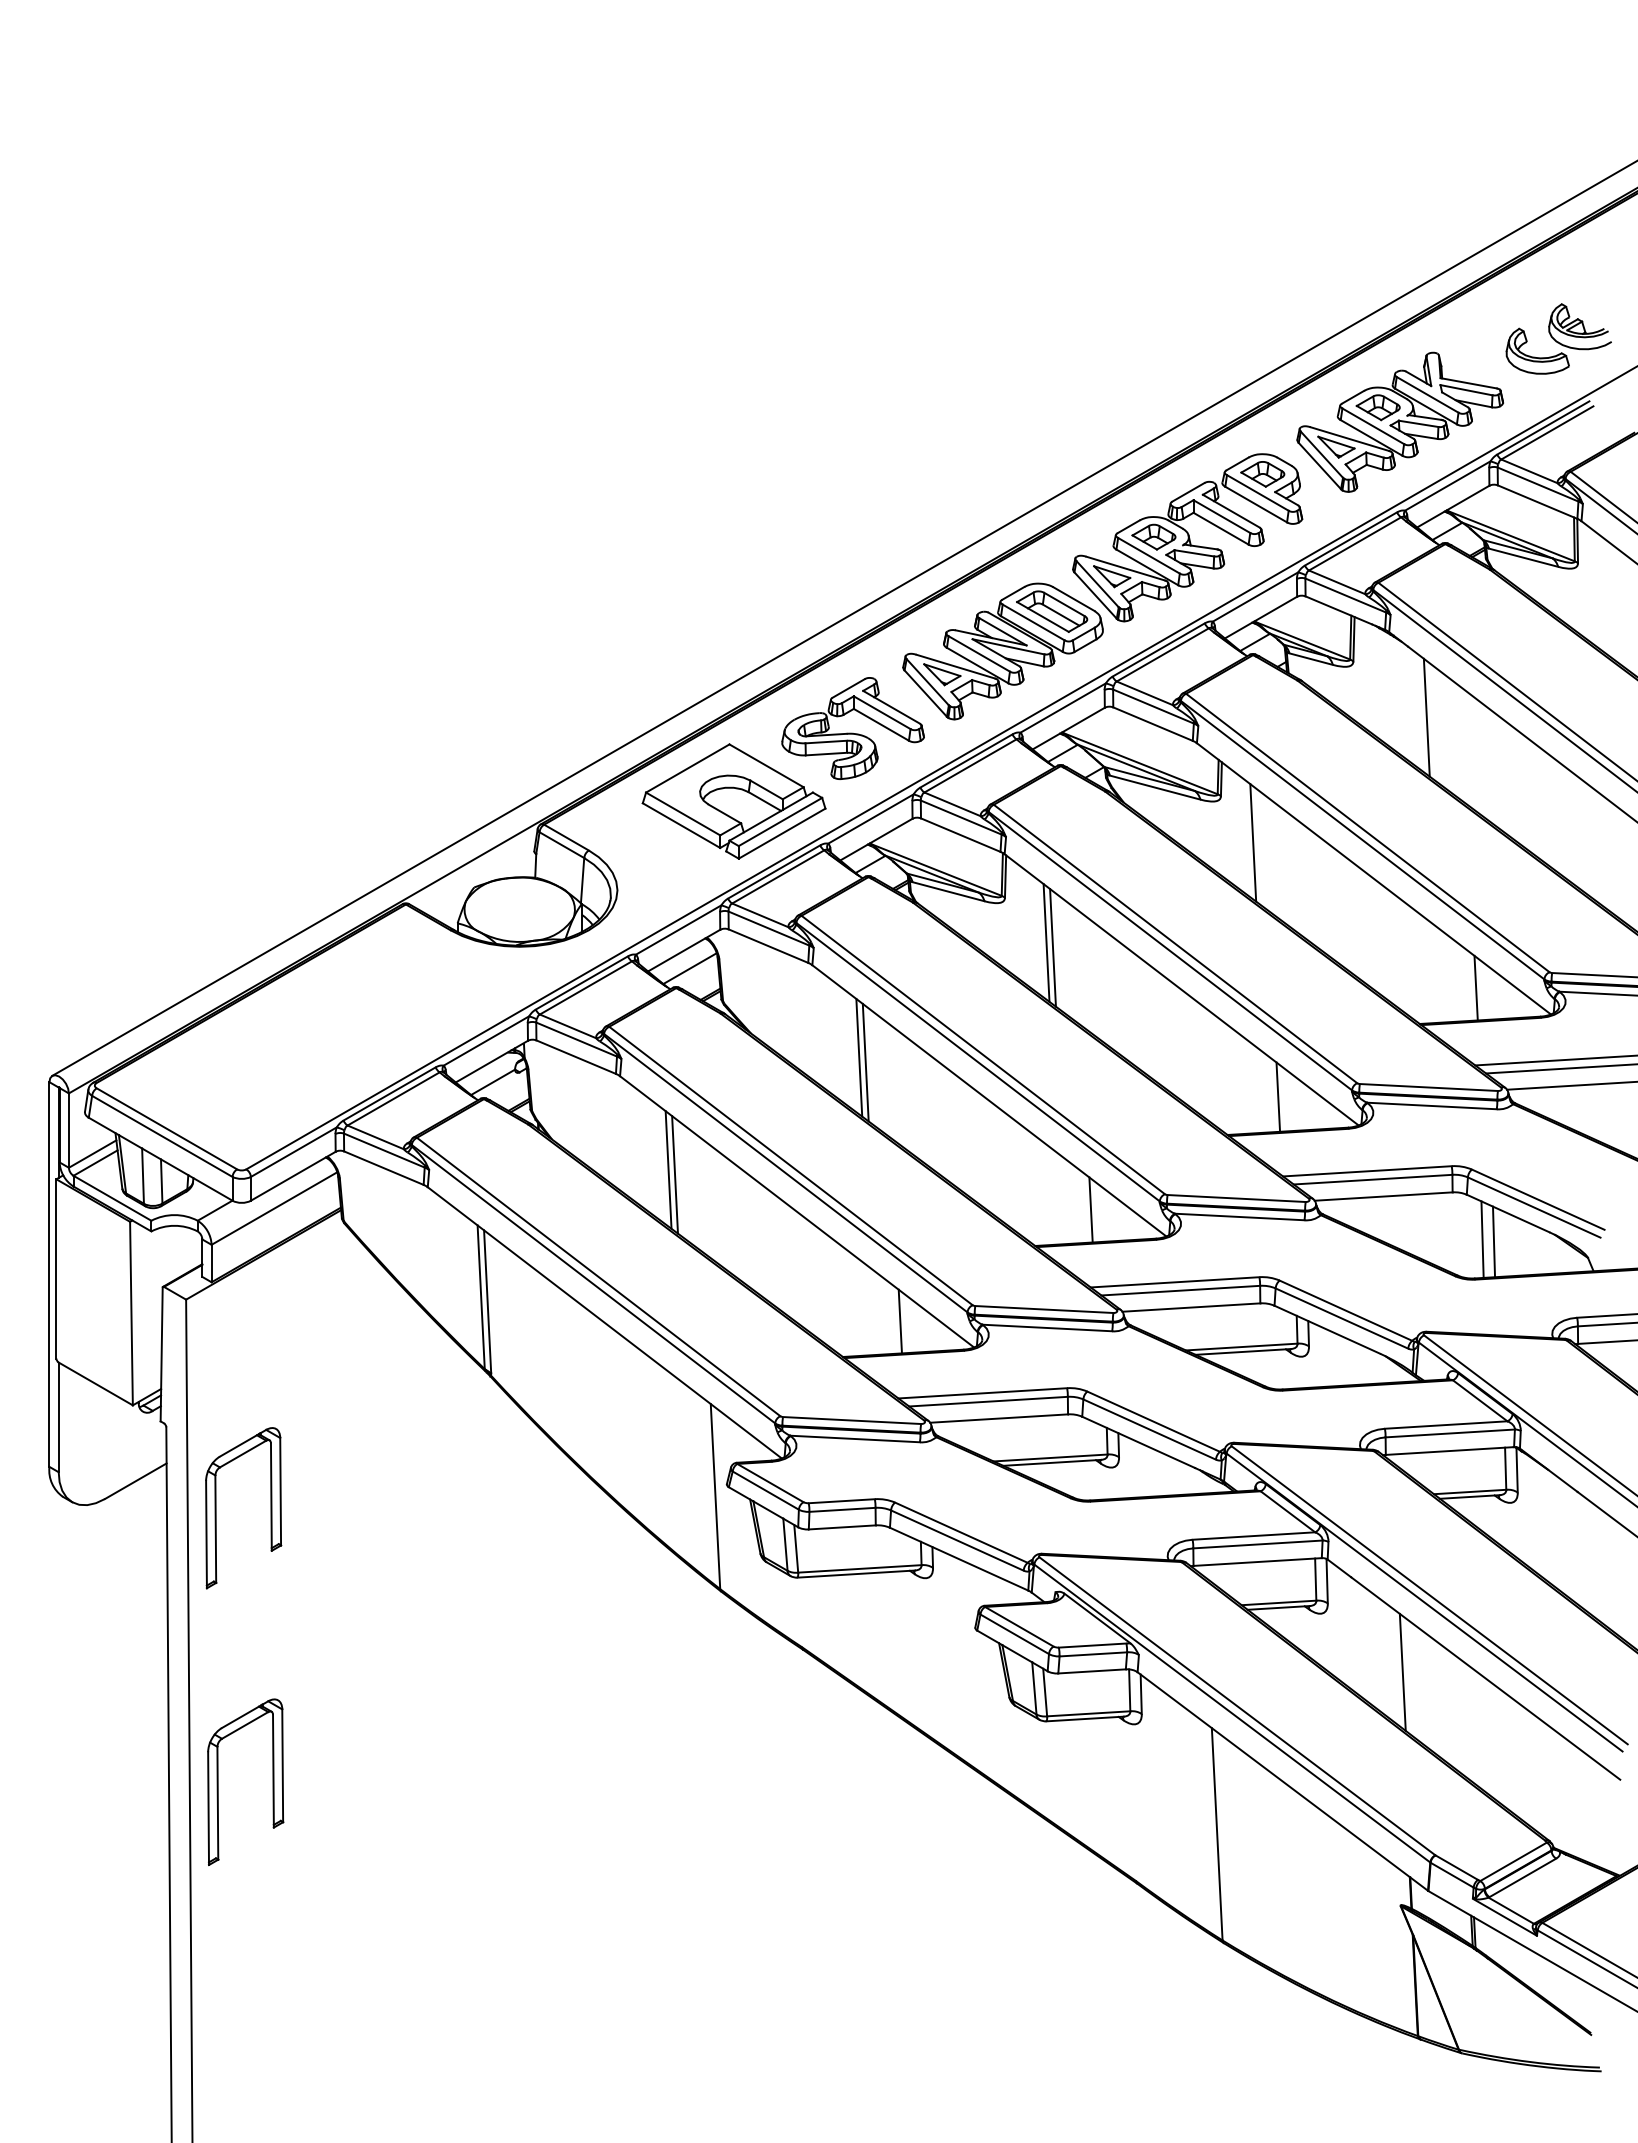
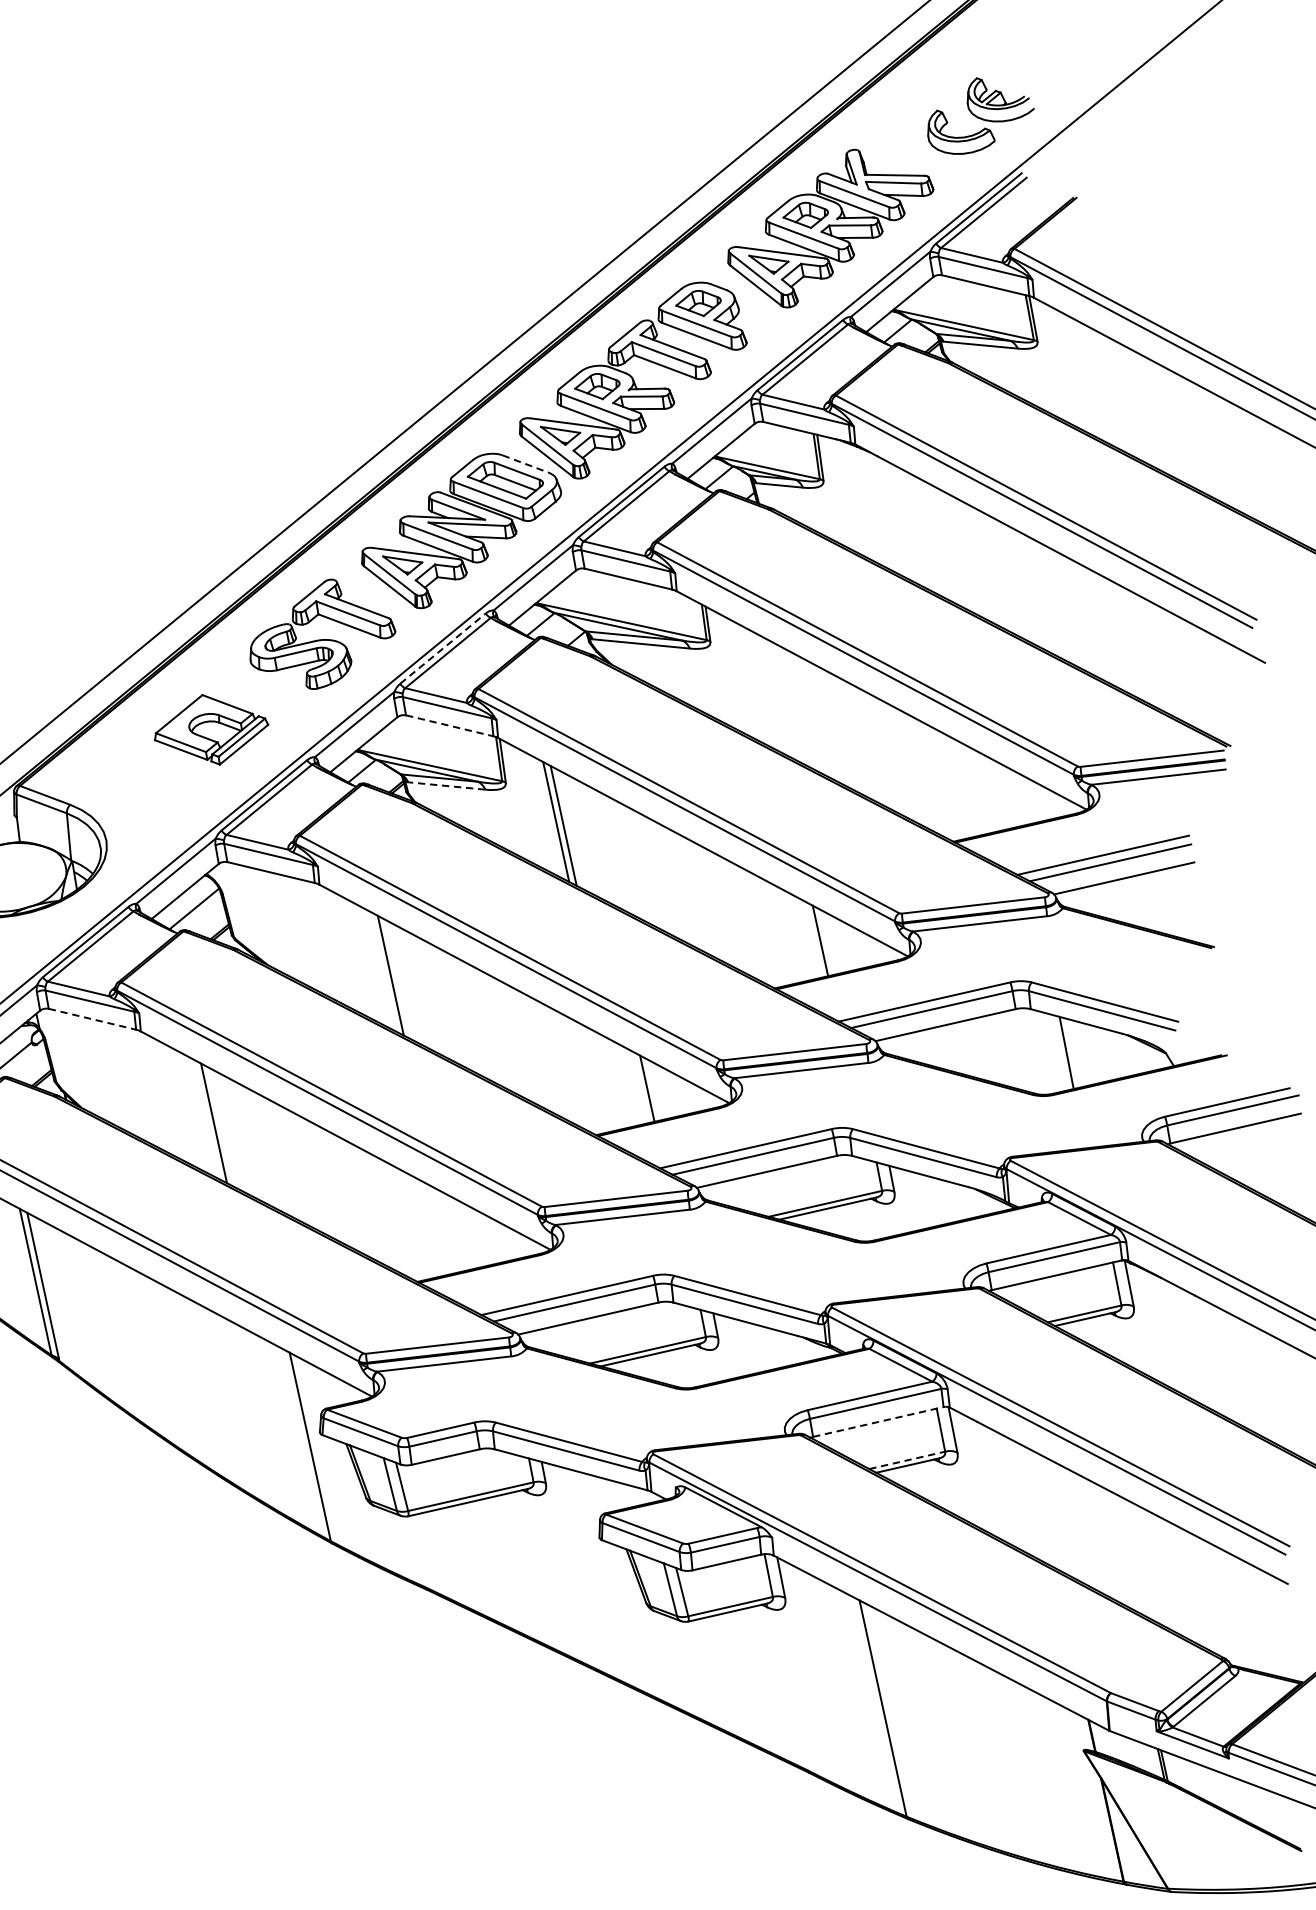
line: (1073, 599) -> (525, 464), solid -> dashed
line: (1426, 717) -> (908, 525), removed
line: (966, 760) -> (442, 648), solid -> dashed
part: (733, 801) -> (210, 729), size x0.6
line: (961, 835) -> (450, 726), solid -> dashed
line: (1253, 842) -> (751, 683), removed
line: (948, 891) -> (446, 785), solid -> dashed
line: (1475, 987) -> (1004, 794), removed
line: (576, 1057) -> (92, 1019), solid -> dashed
line: (859, 1057) -> (383, 971), removed
line: (668, 1169) -> (206, 1118), removed
line: (1482, 1239) -> (1054, 1052), removed
line: (899, 1321) -> (469, 1235), removed
line: (1258, 1561) -> (879, 1421), solid -> dashed
line: (1279, 1602) -> (907, 1459), solid -> dashed
line: (1402, 1671) -> (1045, 1509), removed

